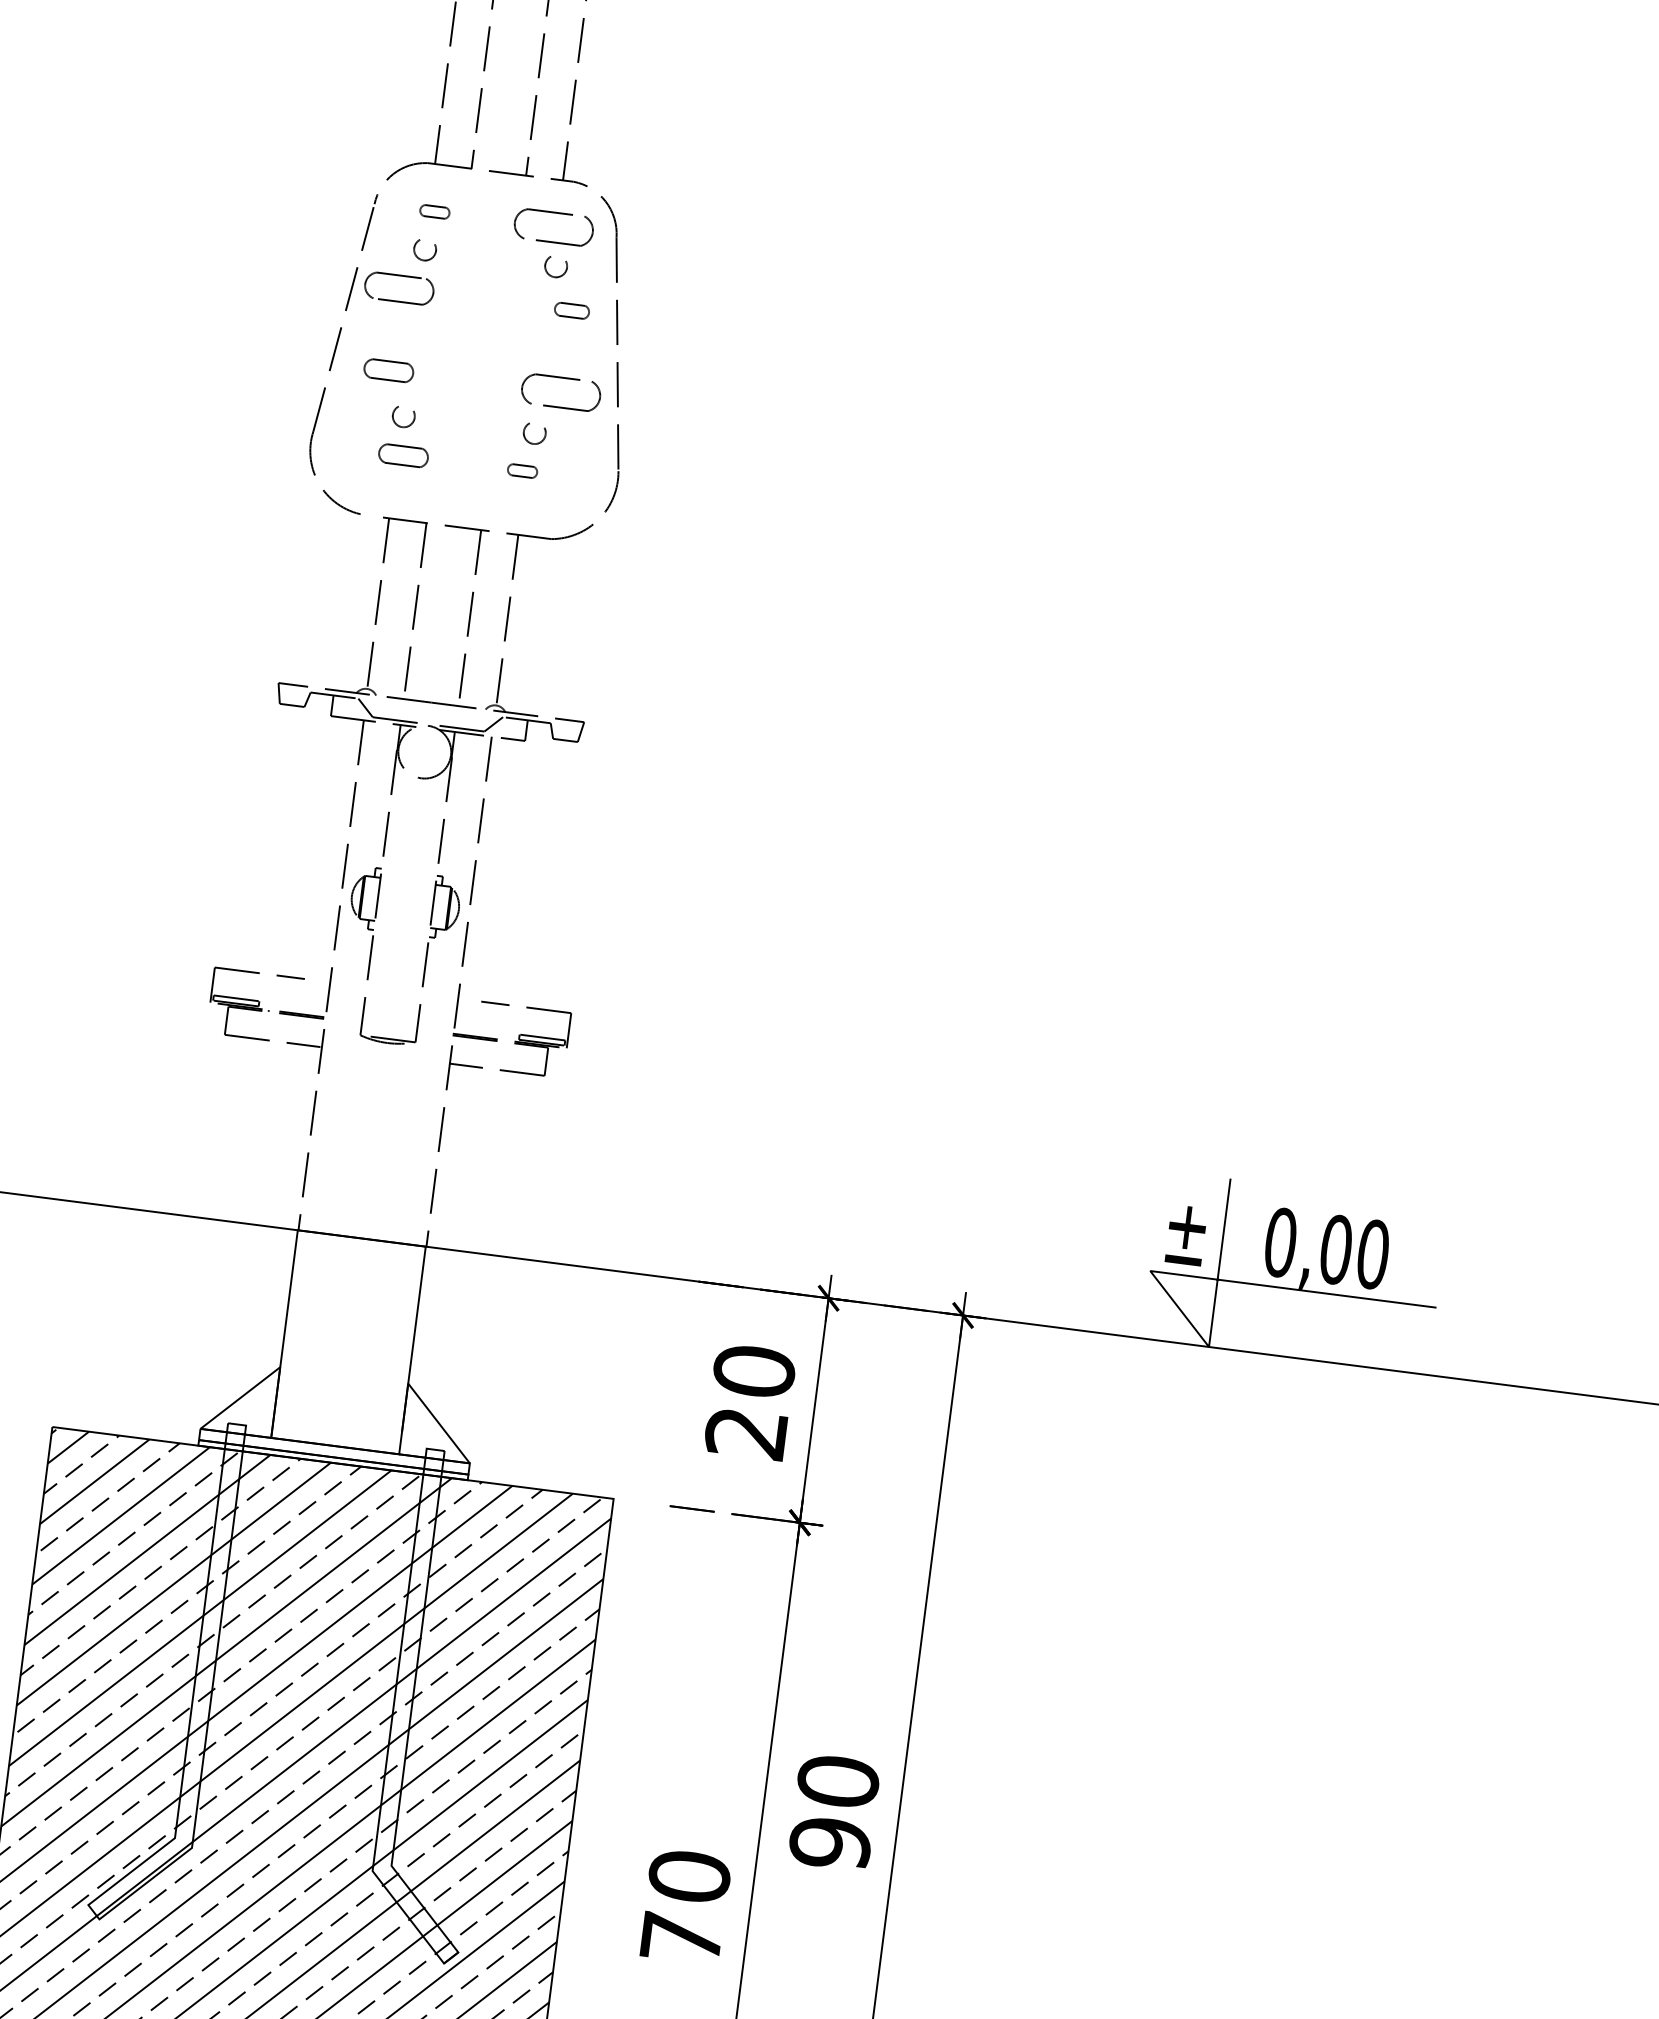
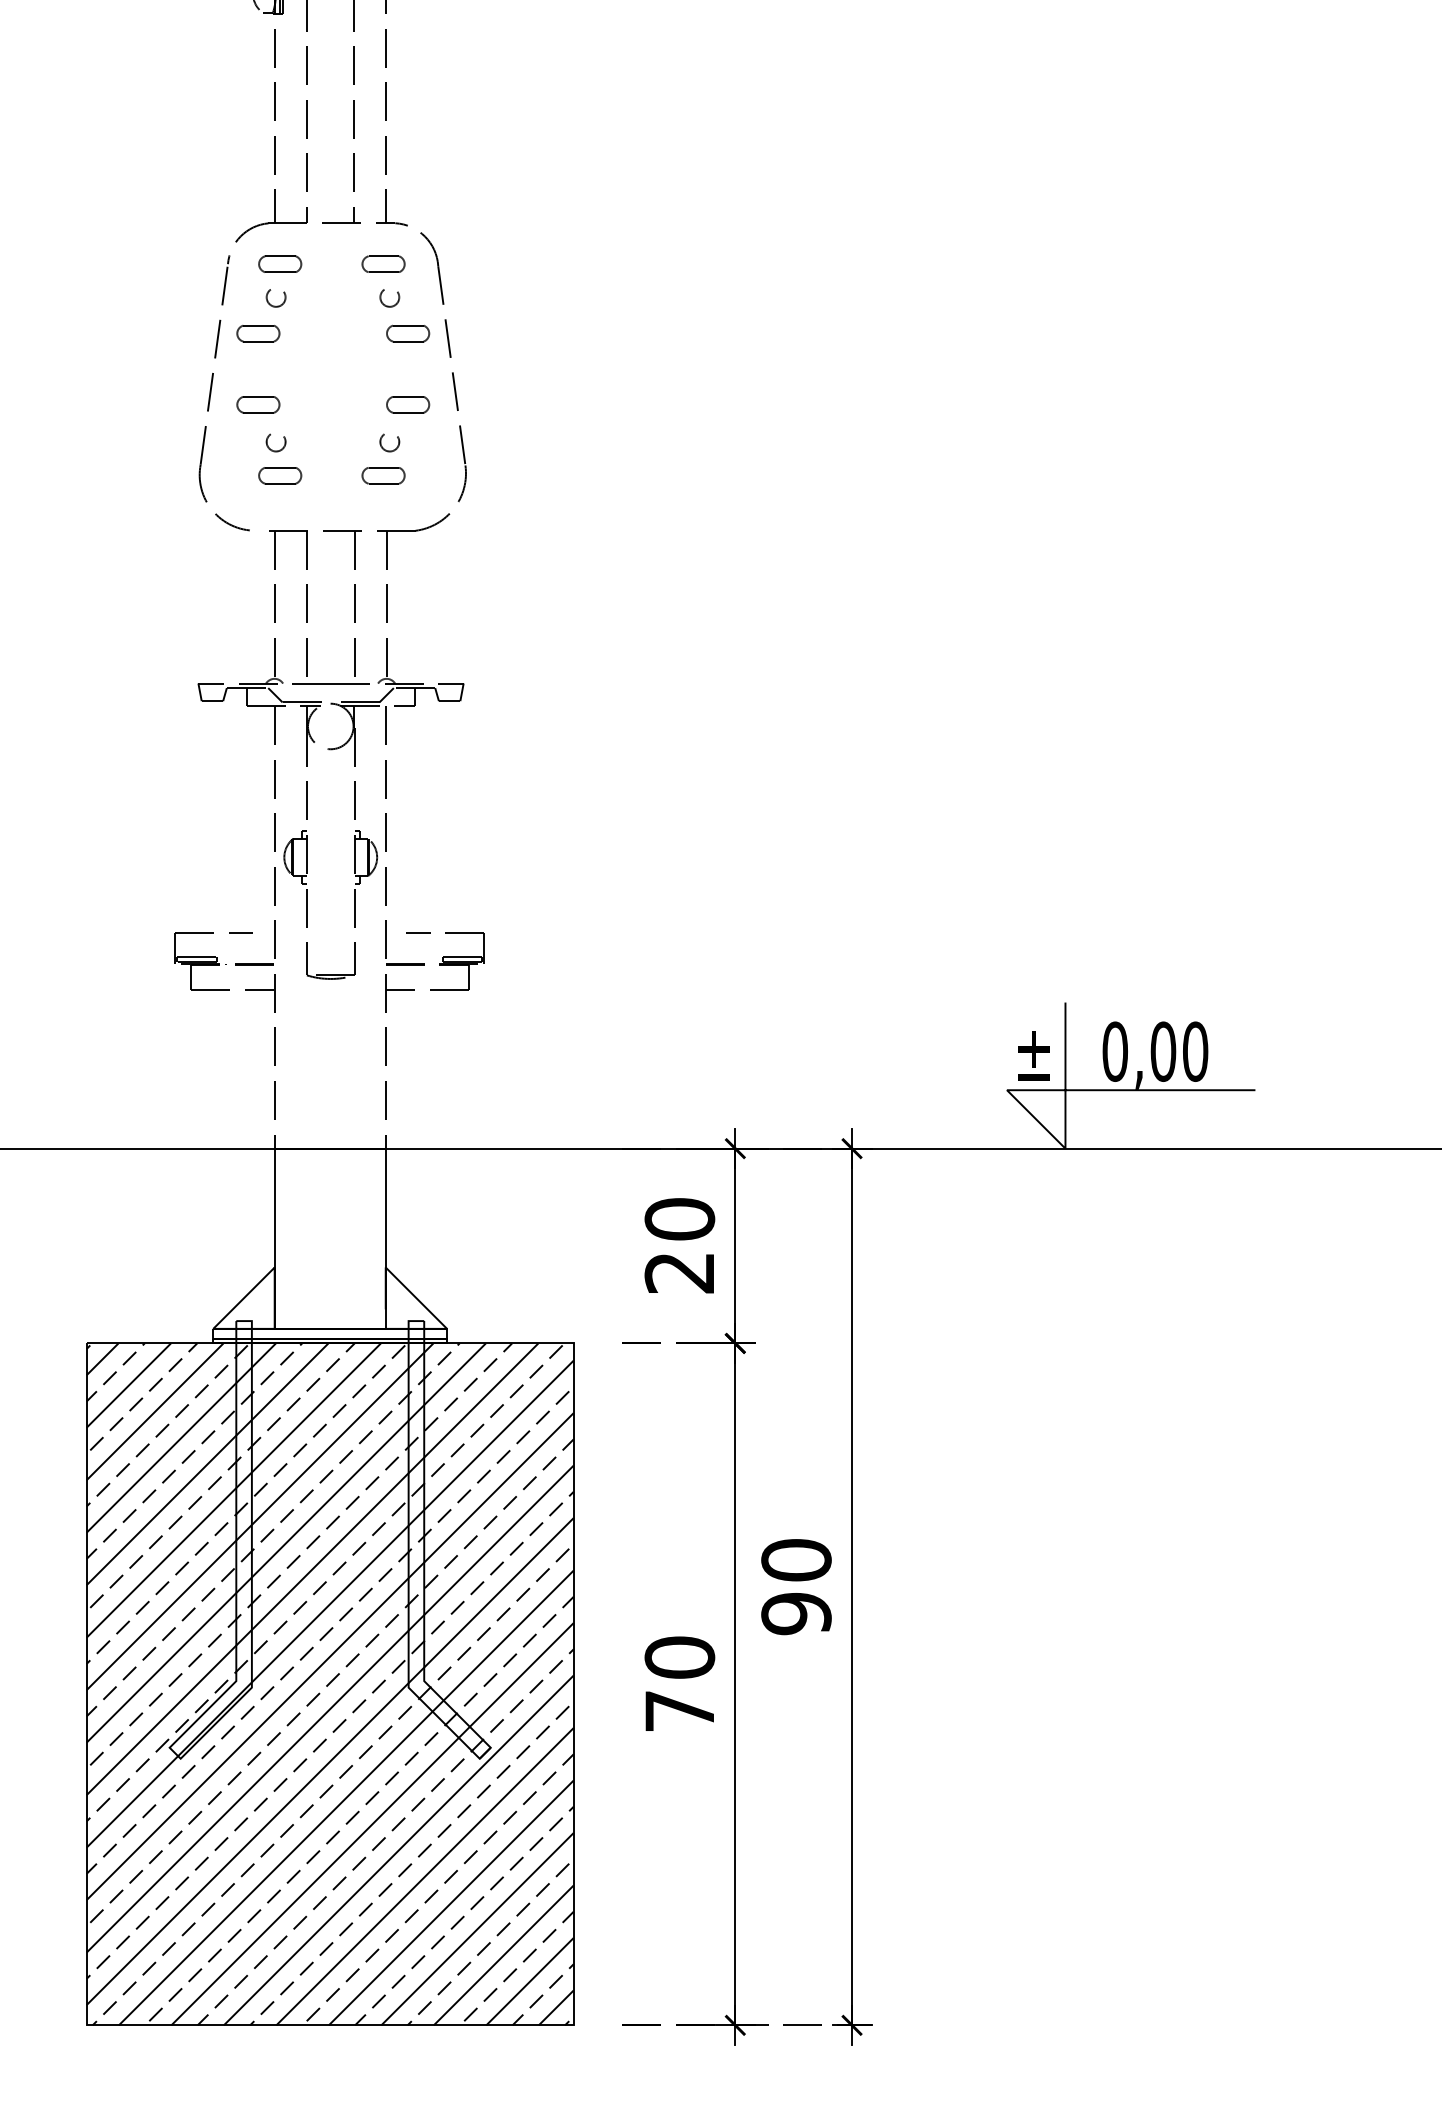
part: (435, 211) -> (280, 263), size x1.67
part: (553, 226) -> (383, 263), size x0.62
part: (399, 288) -> (258, 333), size x0.71
part: (572, 310) -> (408, 333), size x1.43
part: (561, 392) -> (408, 404), size x0.62
part: (522, 470) -> (383, 475), size x1.67

